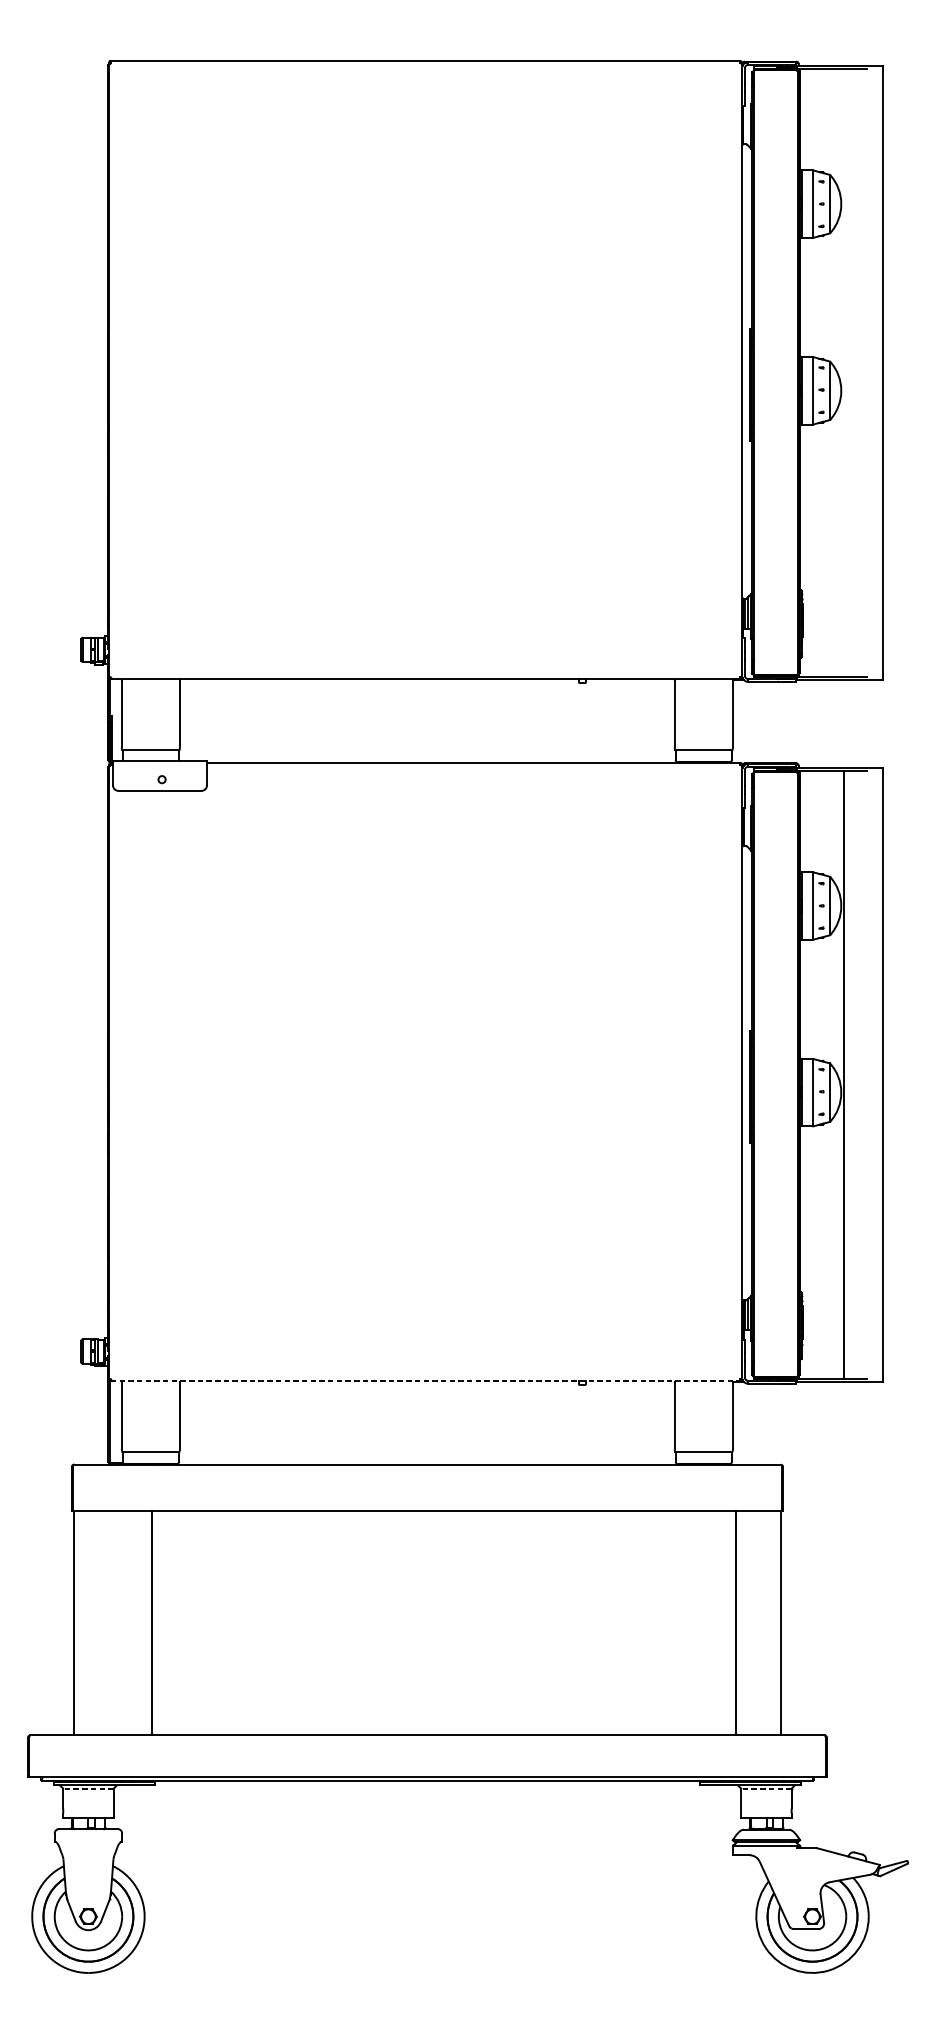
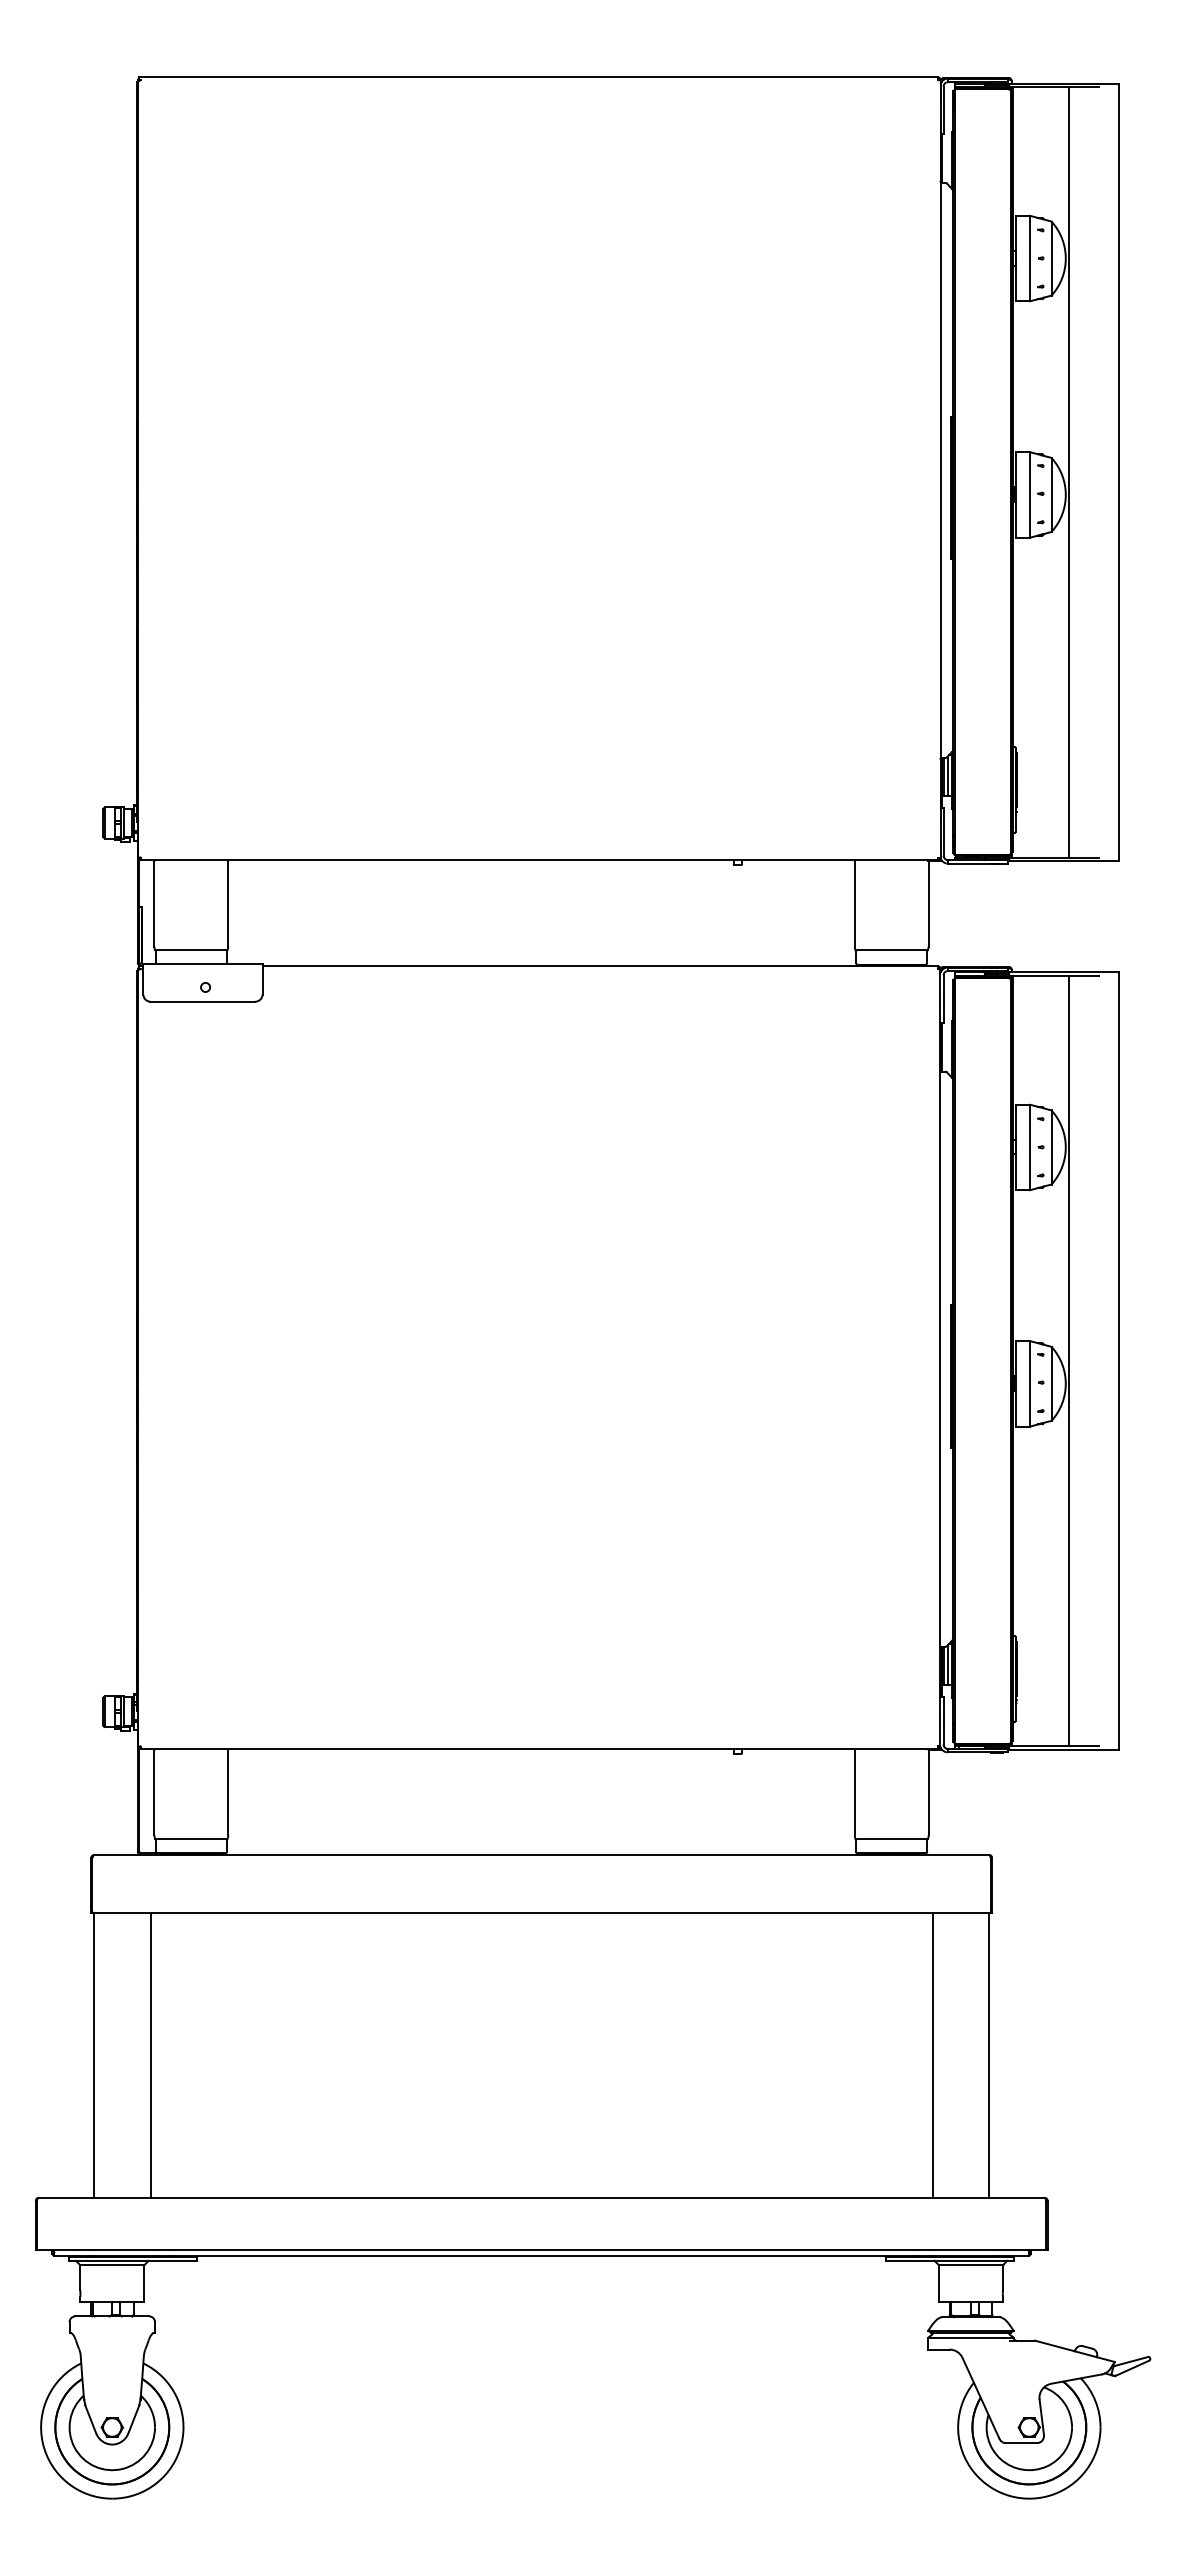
line: (843, 373) -> (1068, 472), added
line: (425, 1381) -> (539, 1749), dashed -> solid
line: (151, 1623) -> (150, 2055), moved
line: (87, 1788) -> (111, 2265), dashed -> solid
line: (766, 1788) -> (970, 2265), dashed -> solid

